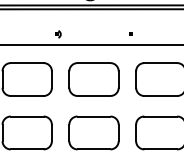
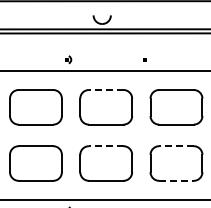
line: (93, 63) -> (105, 90), solid -> dashed
line: (93, 116) -> (105, 146), solid -> dashed
line: (160, 116) -> (176, 146), solid -> dashed
line: (160, 149) -> (176, 180), solid -> dashed

